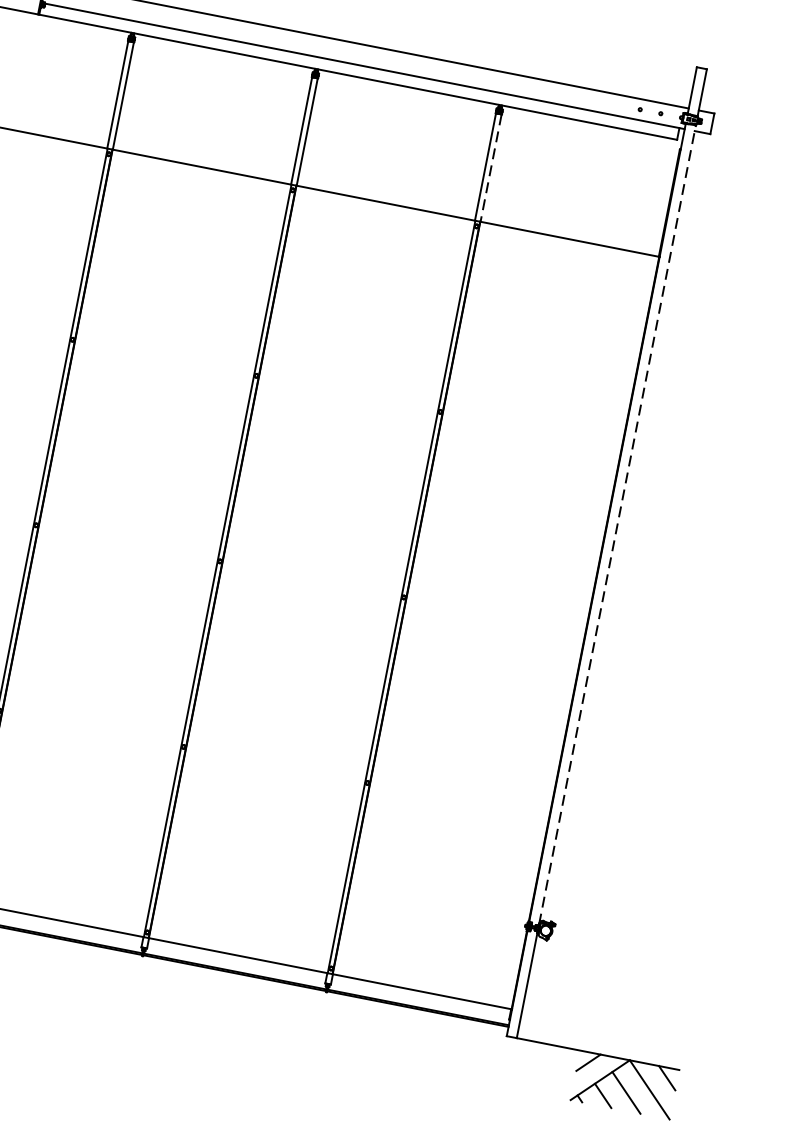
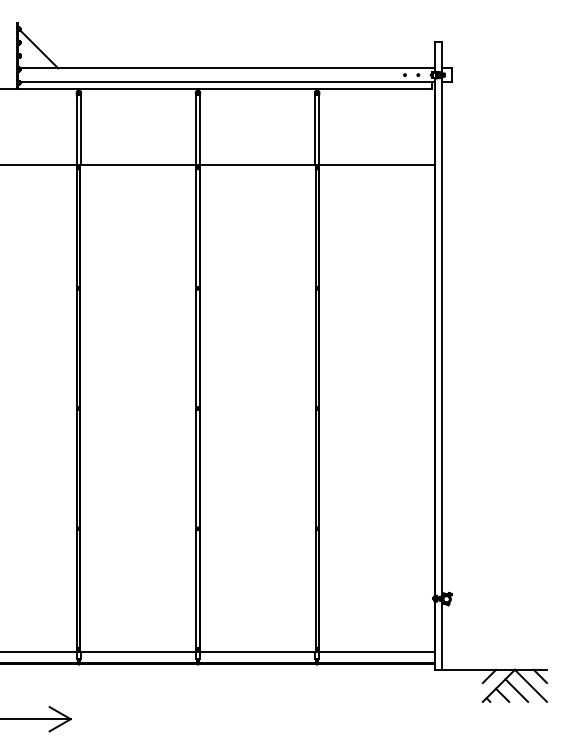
line: (491, 167) -> (319, 129), dashed -> solid
line: (617, 523) -> (441, 336), dashed -> solid

